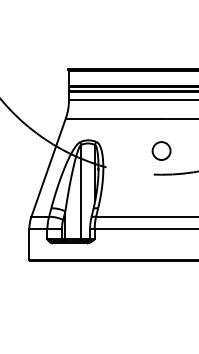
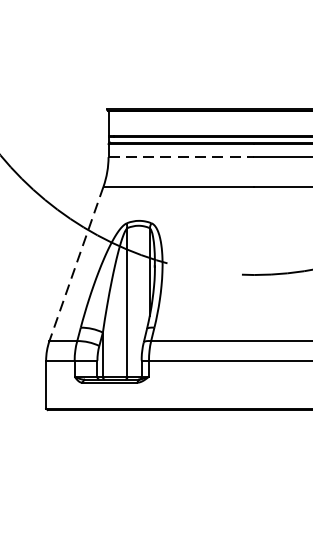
line: (115, 99) -> (181, 156), solid -> dashed
circle: (161, 150) -> (254, 236), removed
line: (48, 168) -> (76, 265), solid -> dashed

